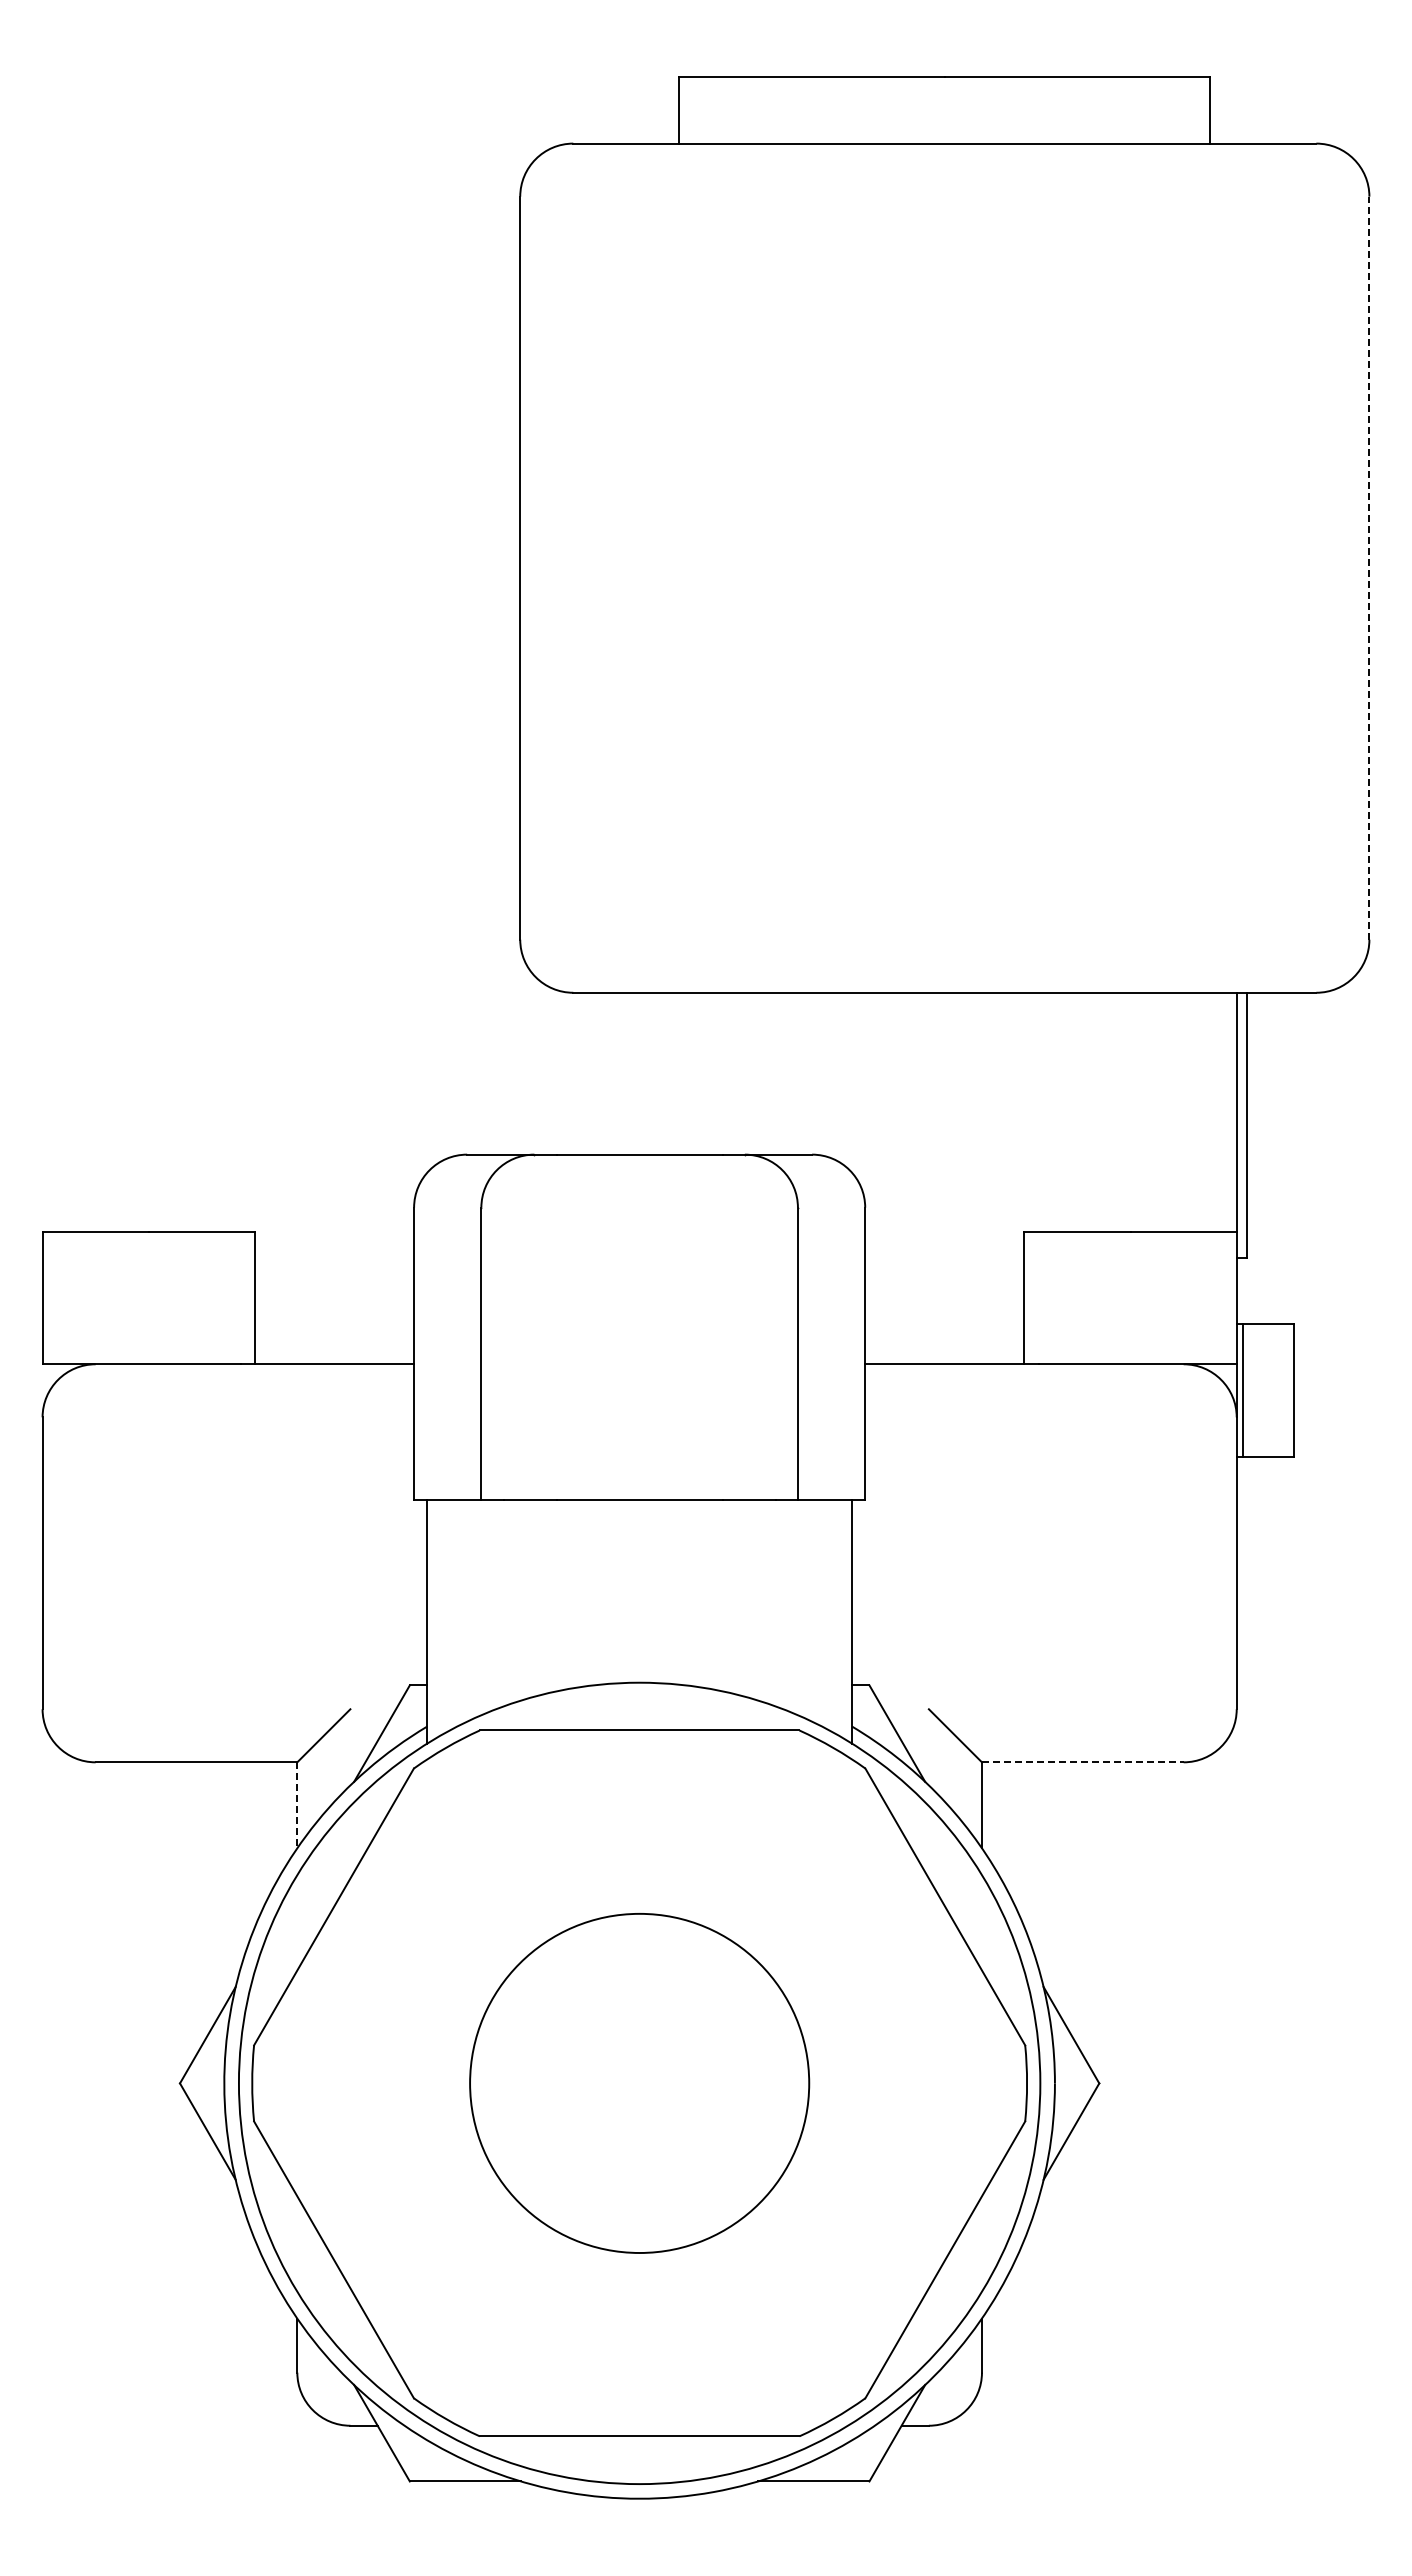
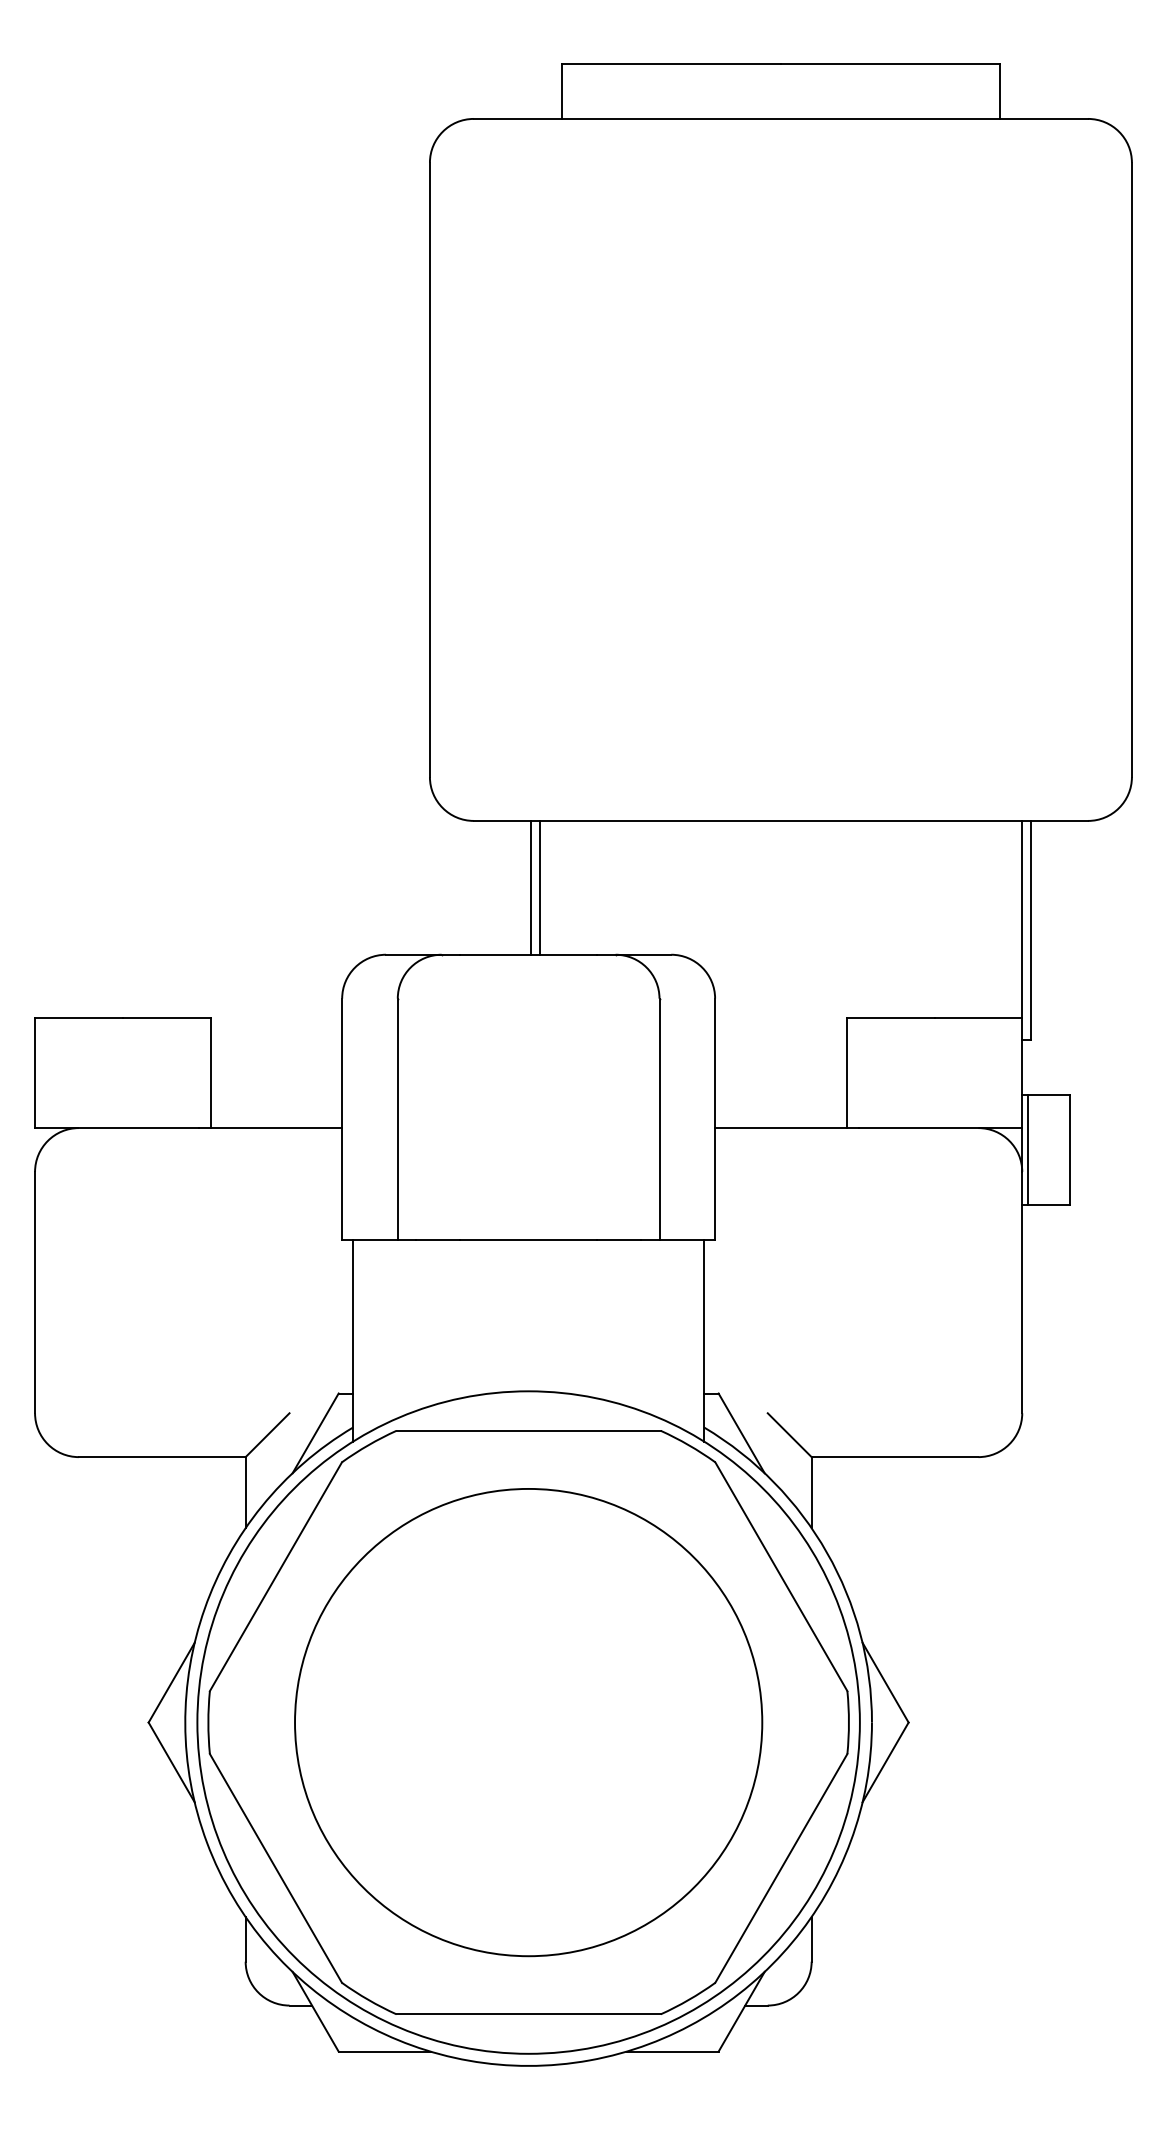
line: (1369, 568) -> (1132, 470), dashed -> solid
line: (642, 1073) -> (531, 887), added
line: (652, 1073) -> (539, 887), added
line: (1082, 1762) -> (894, 1457), dashed -> solid
line: (297, 1805) -> (245, 1492), dashed -> solid
circle: (639, 2083) -> (528, 1722), size x1.67

